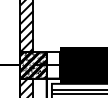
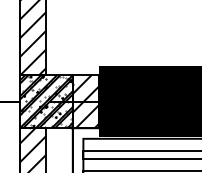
hatch: (52, 65) -> (84, 102), added

